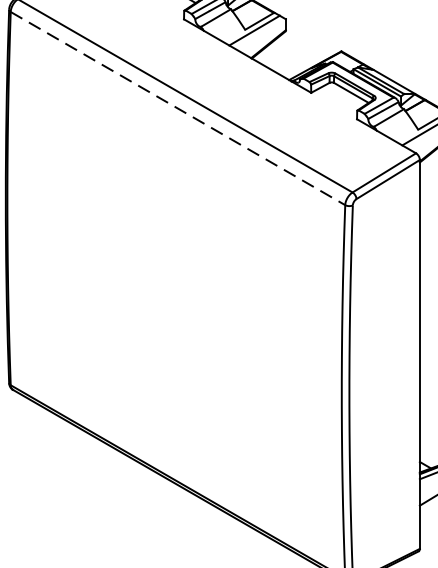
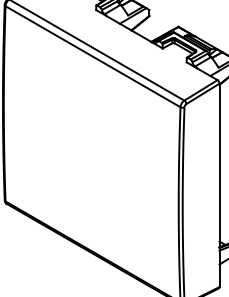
line: (178, 108) -> (93, 56), dashed -> solid

